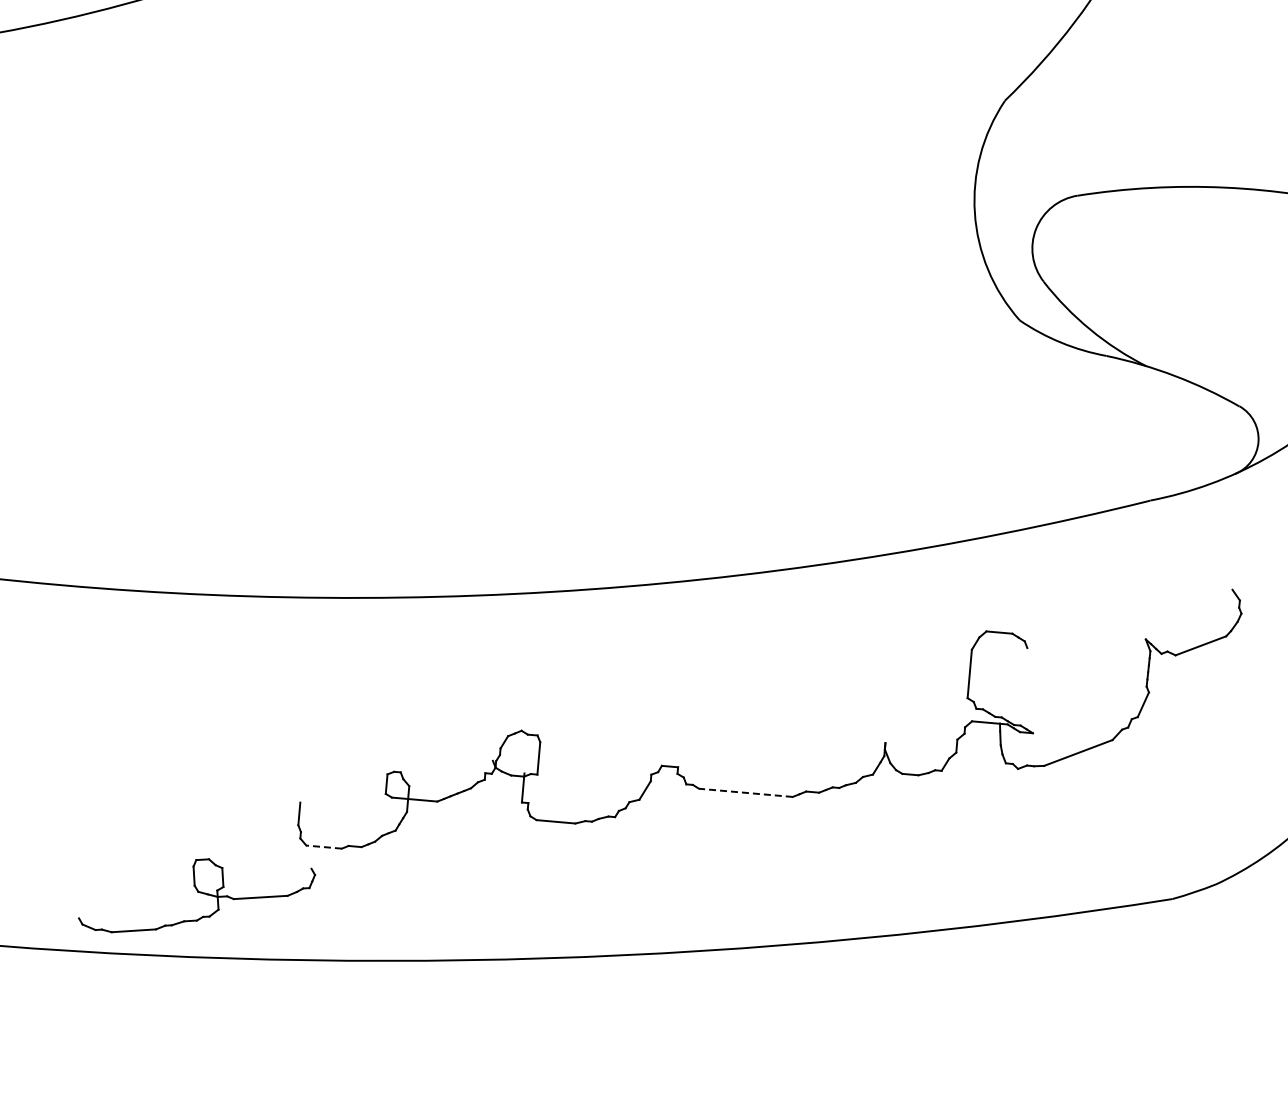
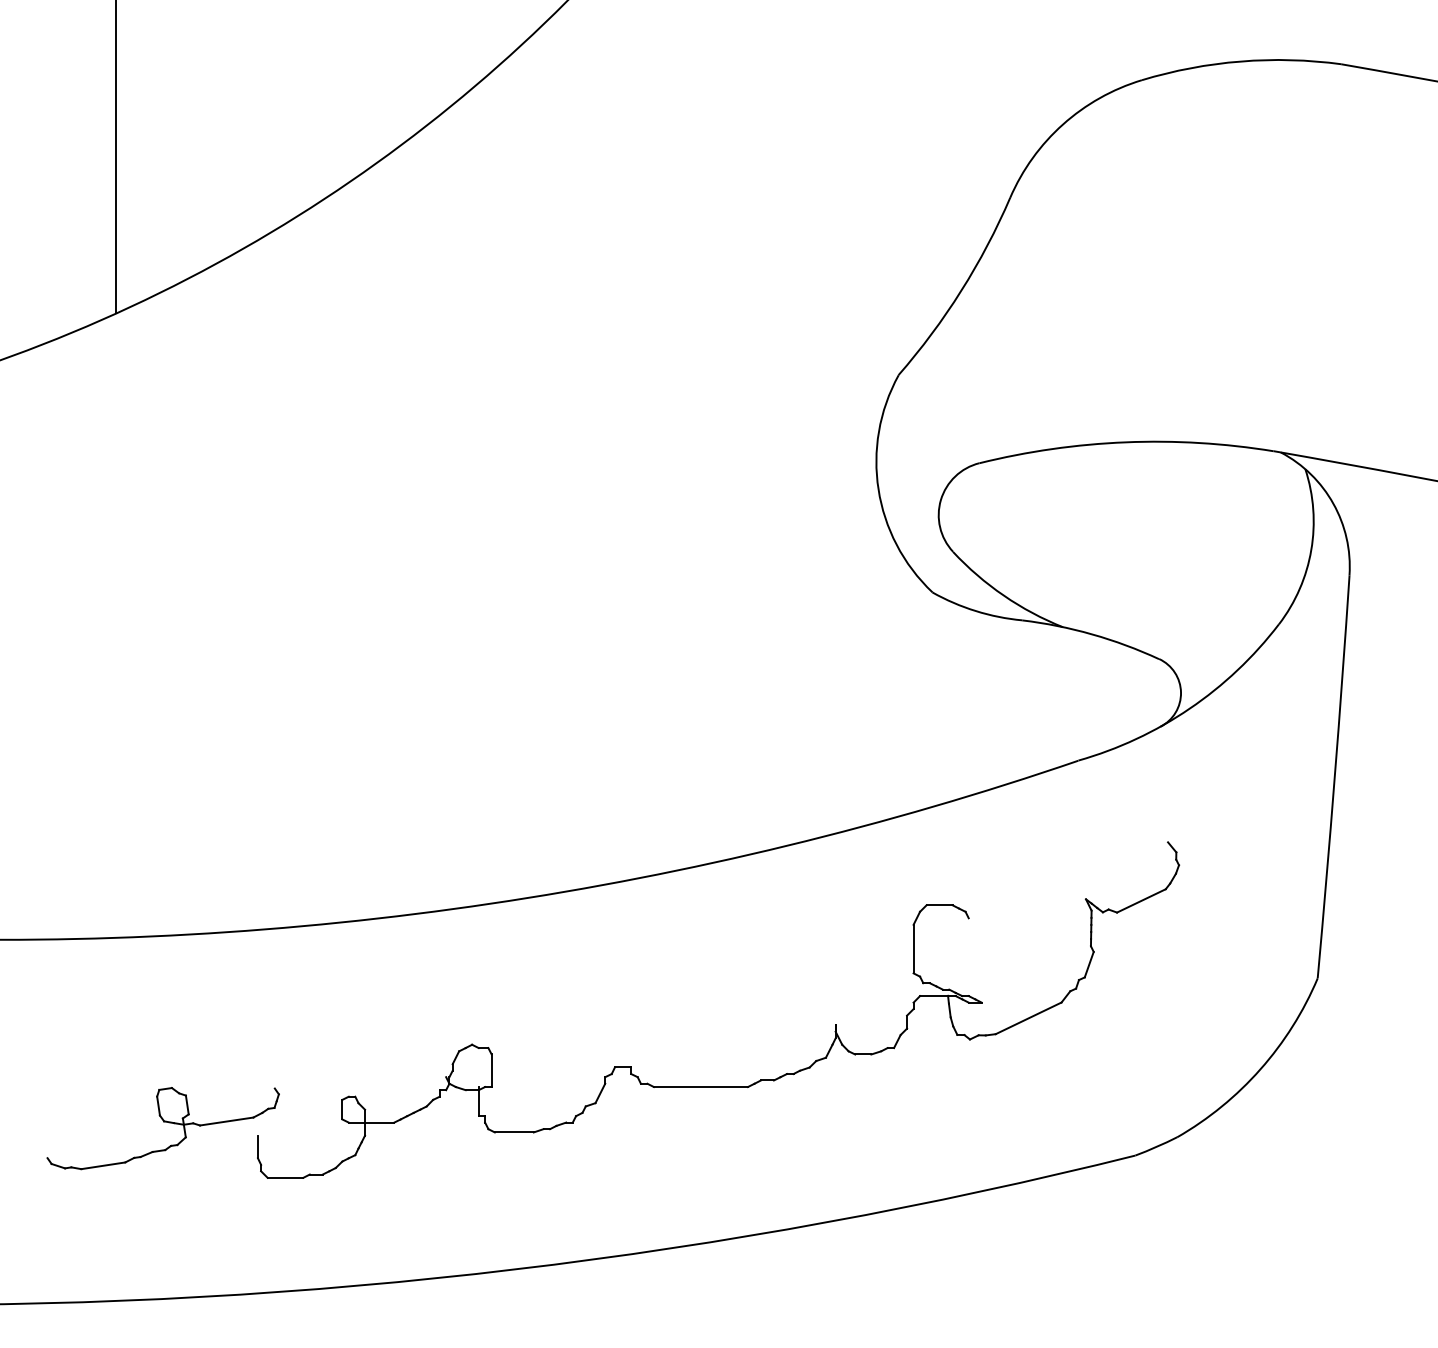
line: (745, 793) -> (700, 1087), dashed -> solid
line: (324, 846) -> (285, 1177), dashed -> solid
part: (197, 892) -> (163, 1122), moved

